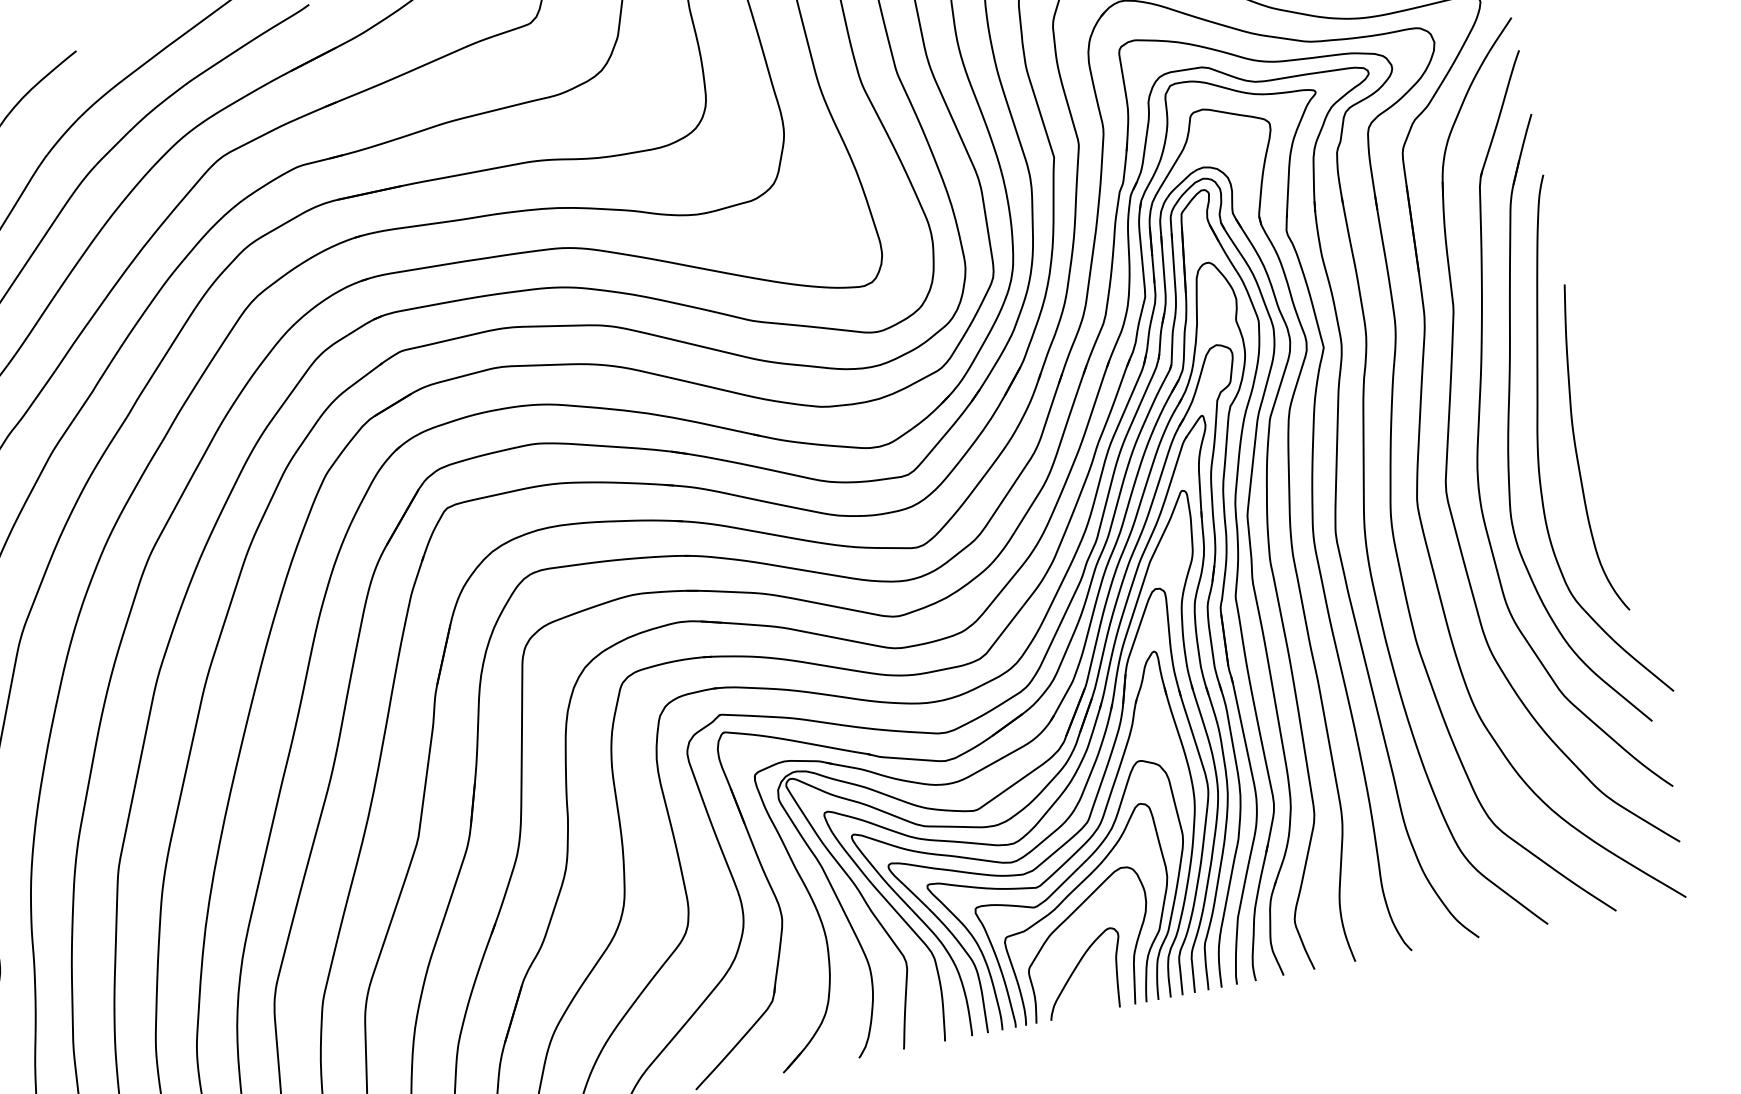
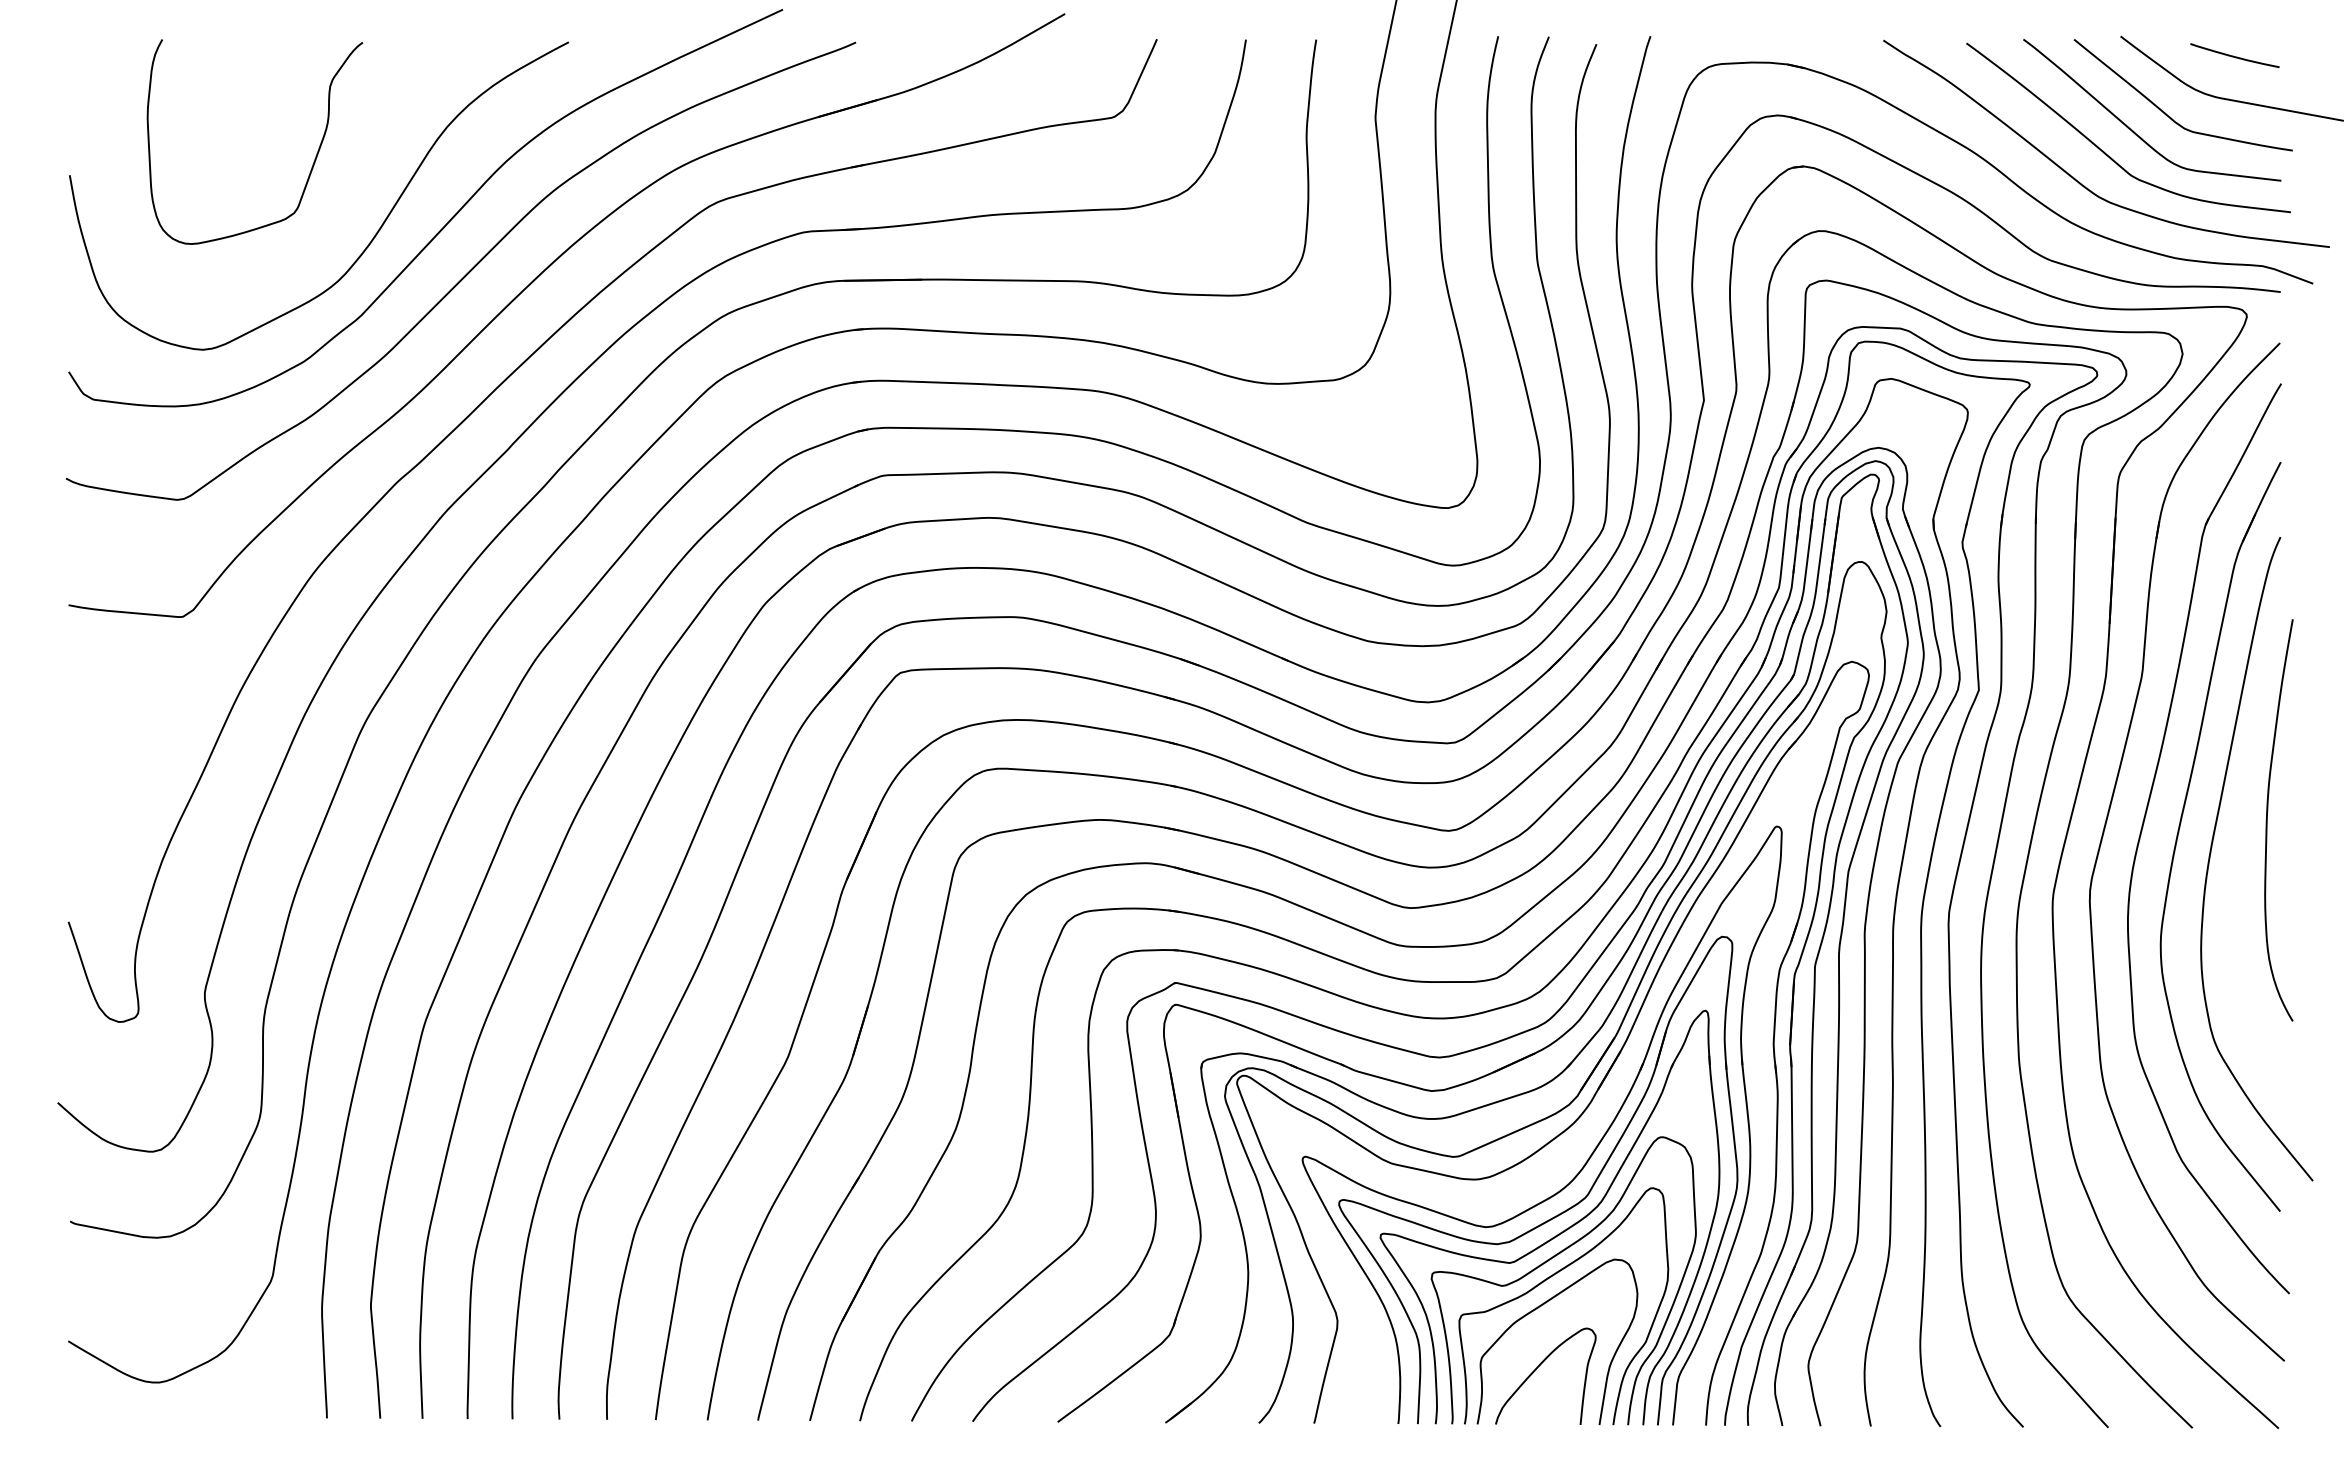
curve: (1576, 451) -> (2267, 820), moved
part: (1081, 758) -> (1594, 1120), removed

